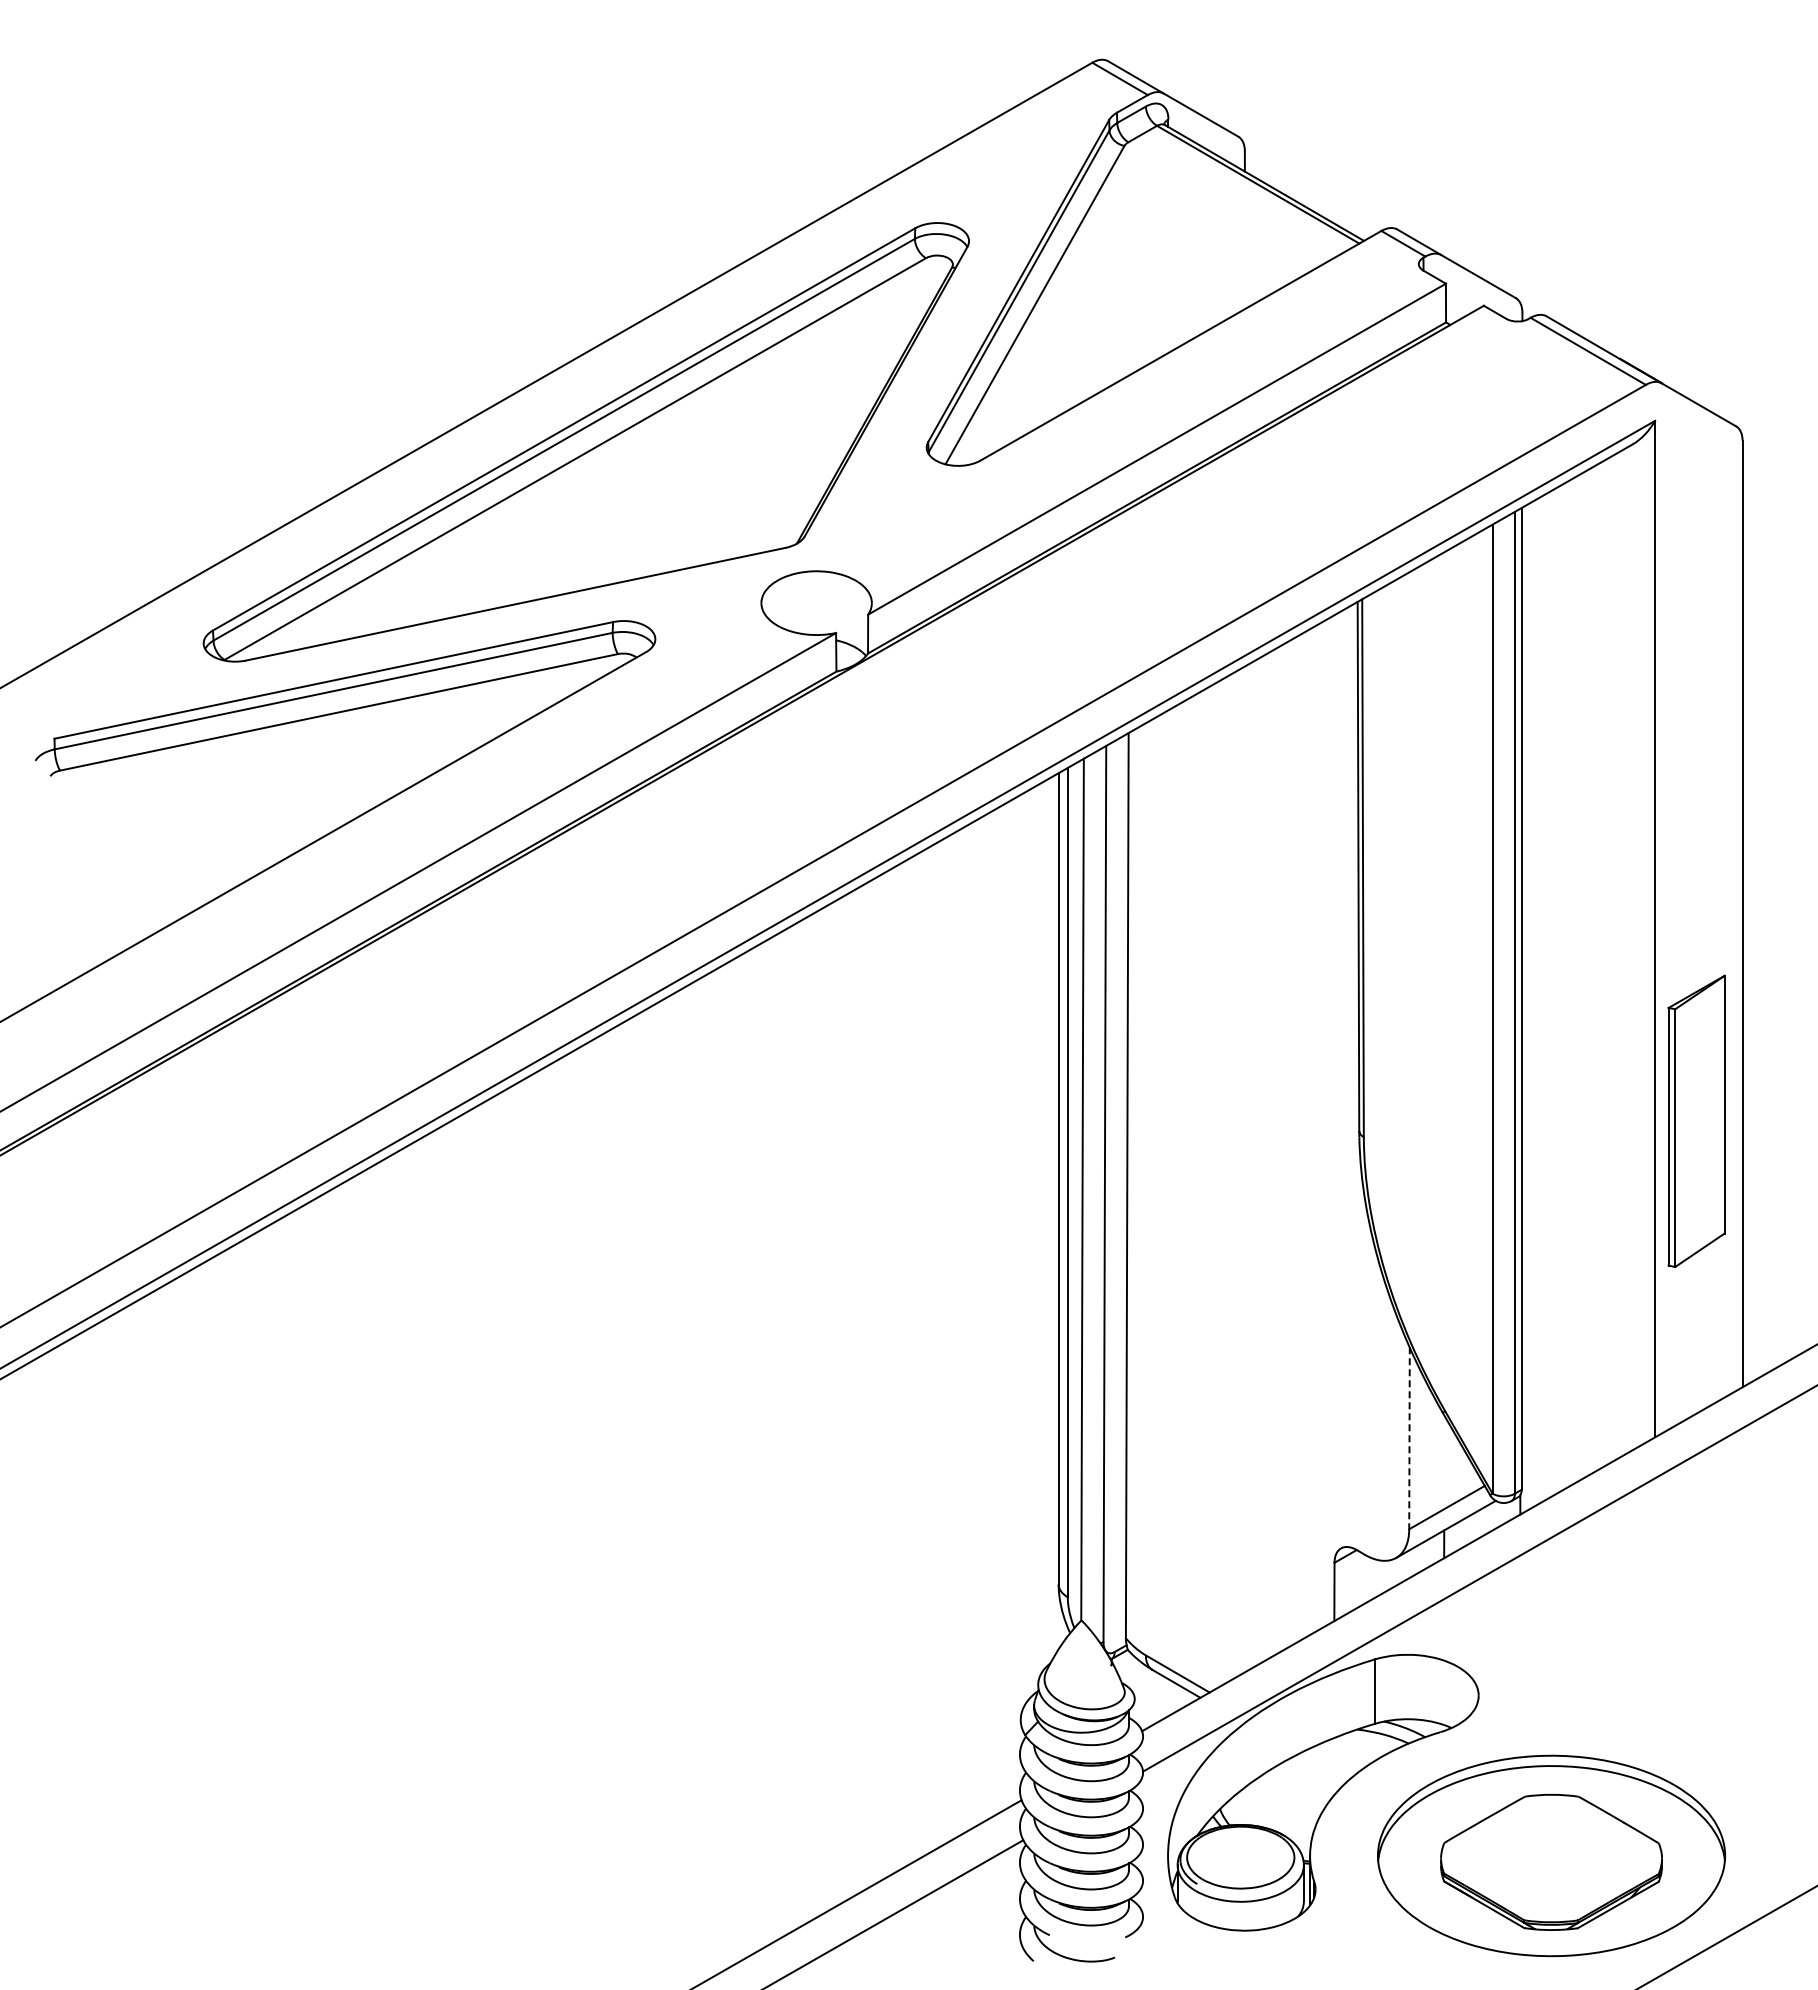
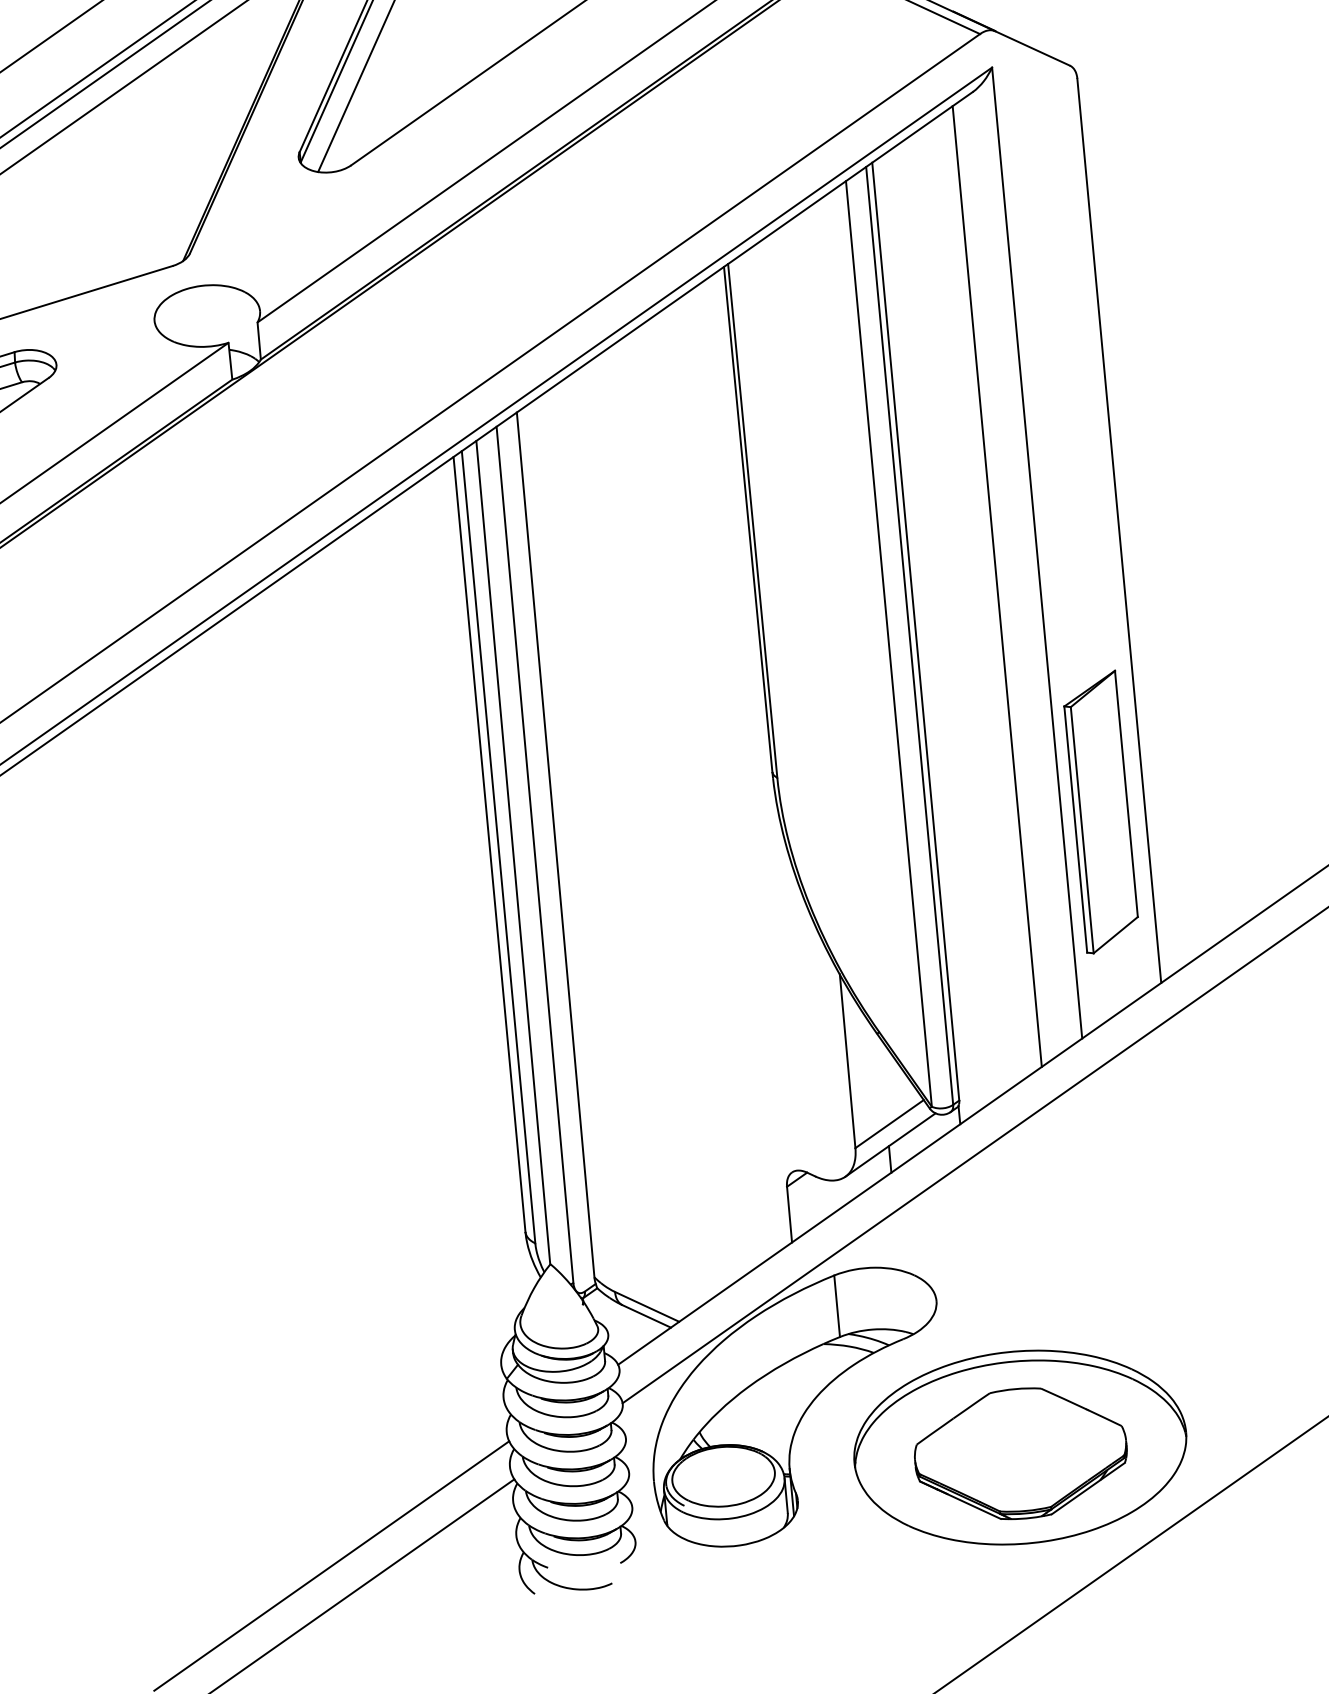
line: (1610, 959) -> (997, 586), added
part: (1696, 1120) -> (1100, 811), moved
line: (1409, 1438) -> (847, 1061), dashed -> solid

